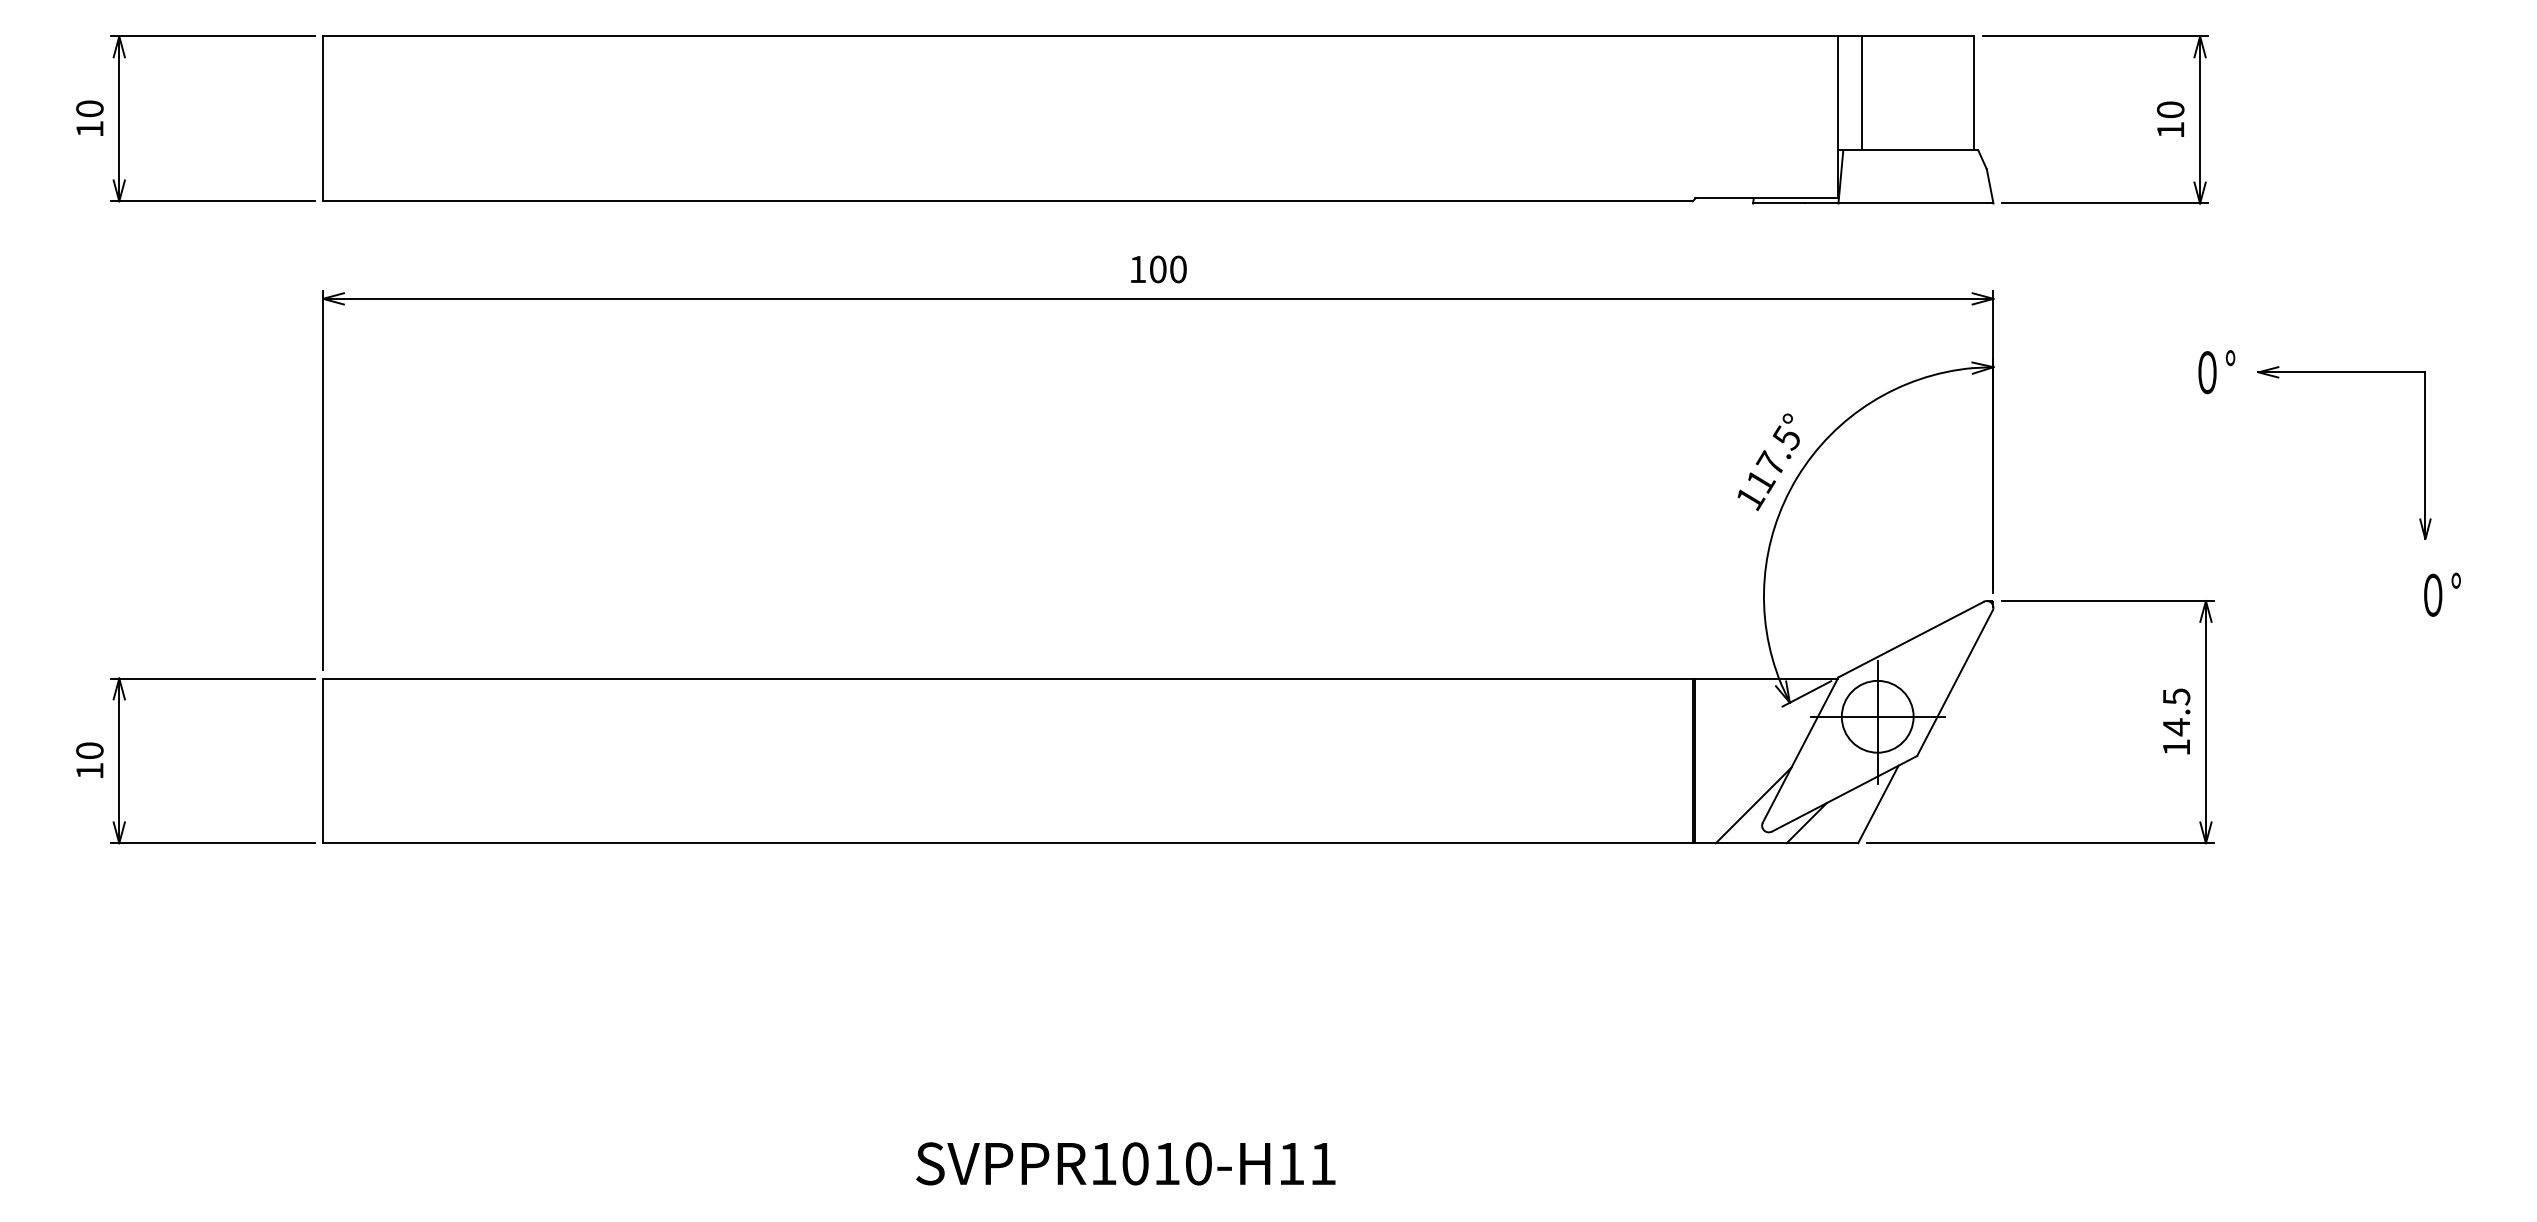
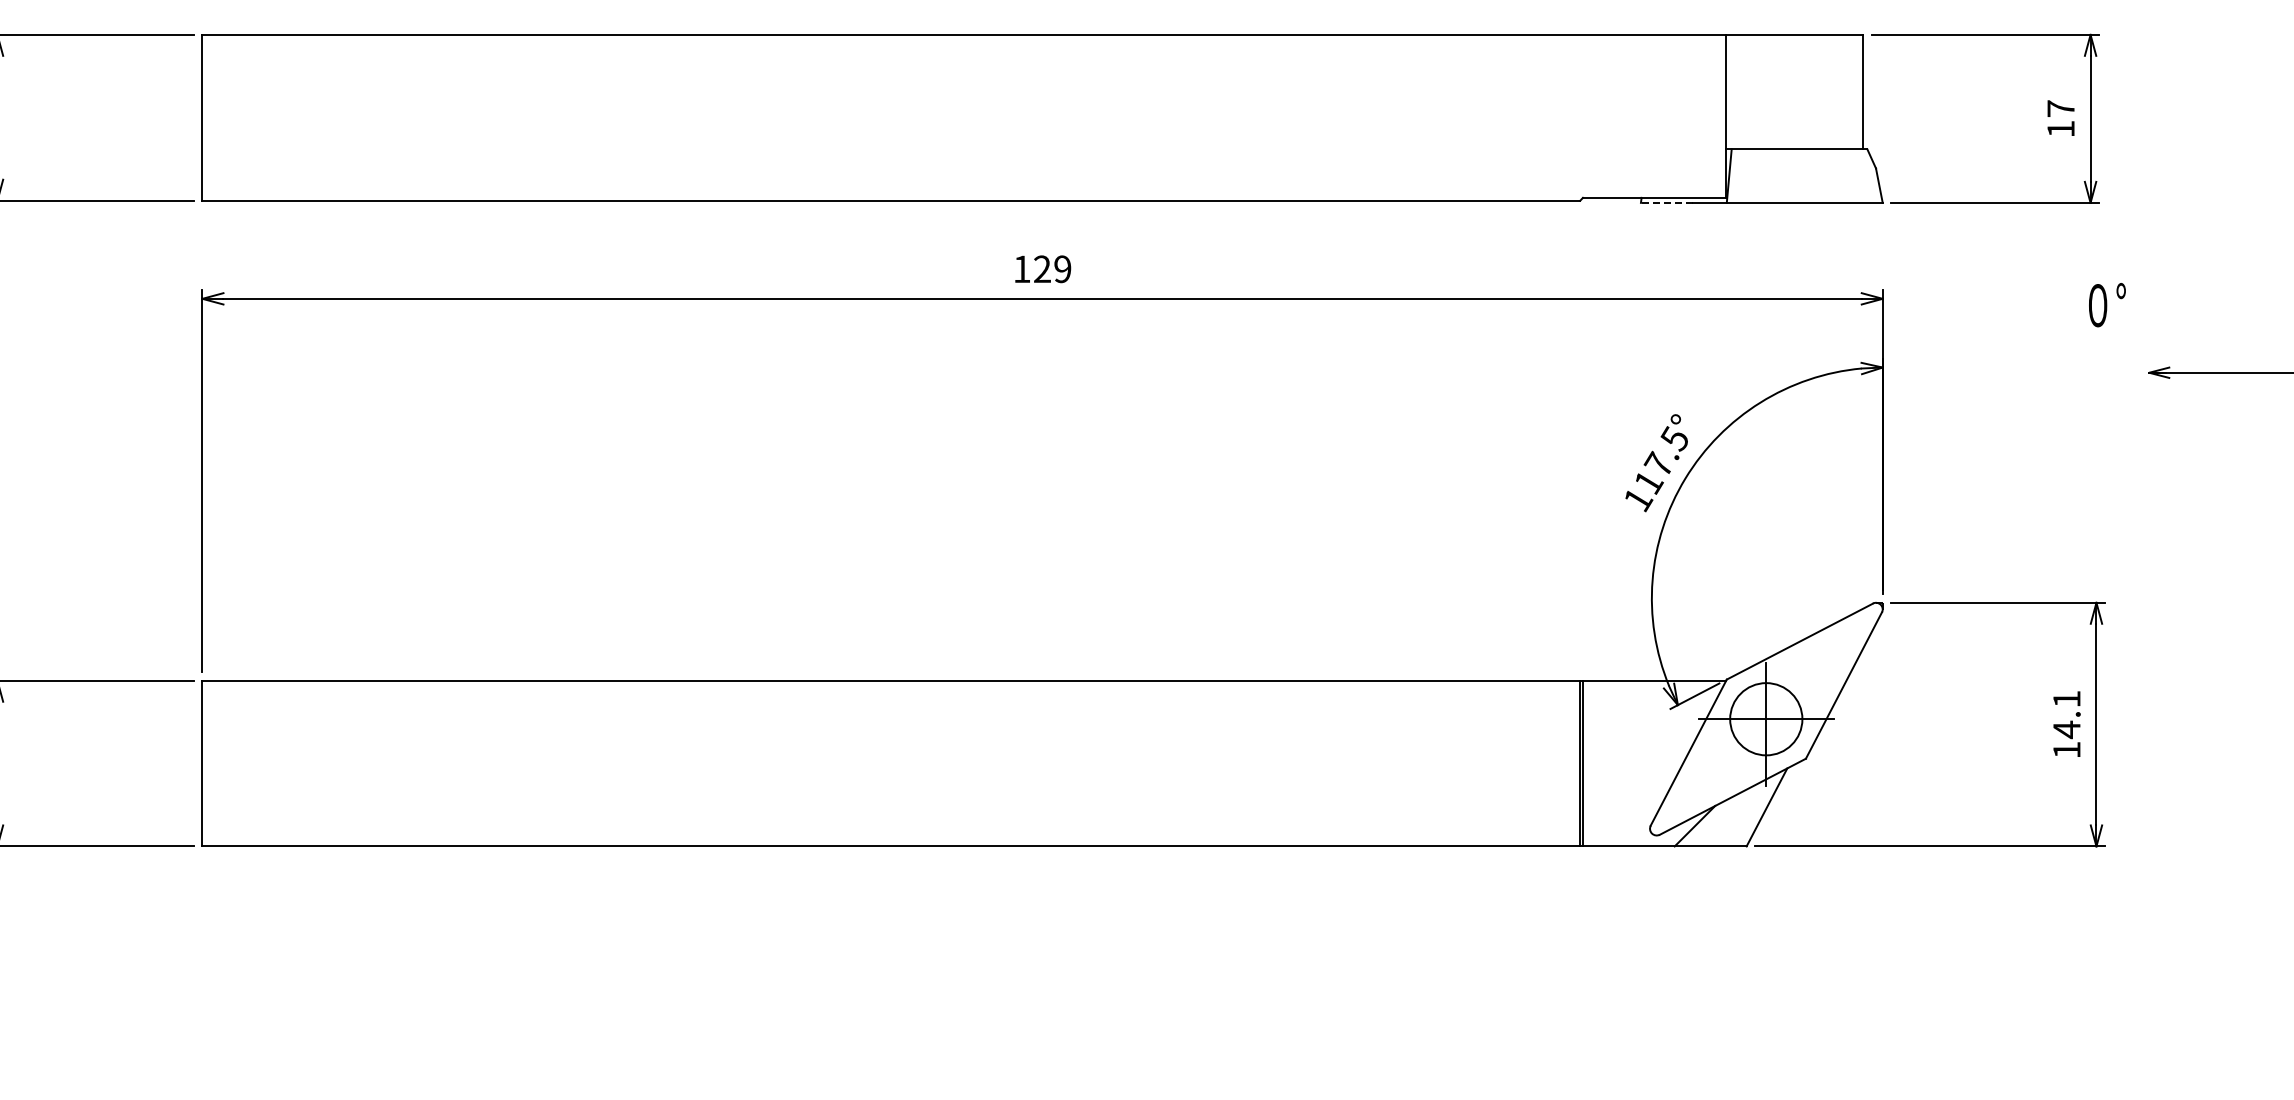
line: (1862, 93) -> (1750, 92), removed
text: (2170, 109) -> (2060, 108), 10 -> 17
line: (1778, 203) -> (1666, 202), solid -> dashed
text: (1167, 269) -> (1051, 269), 100 -> 129
text: (2216, 372) -> (2107, 305), moved
text: (2176, 696) -> (2066, 698), 14.5 -> 14.1
line: (1753, 805) -> (1641, 808), removed

